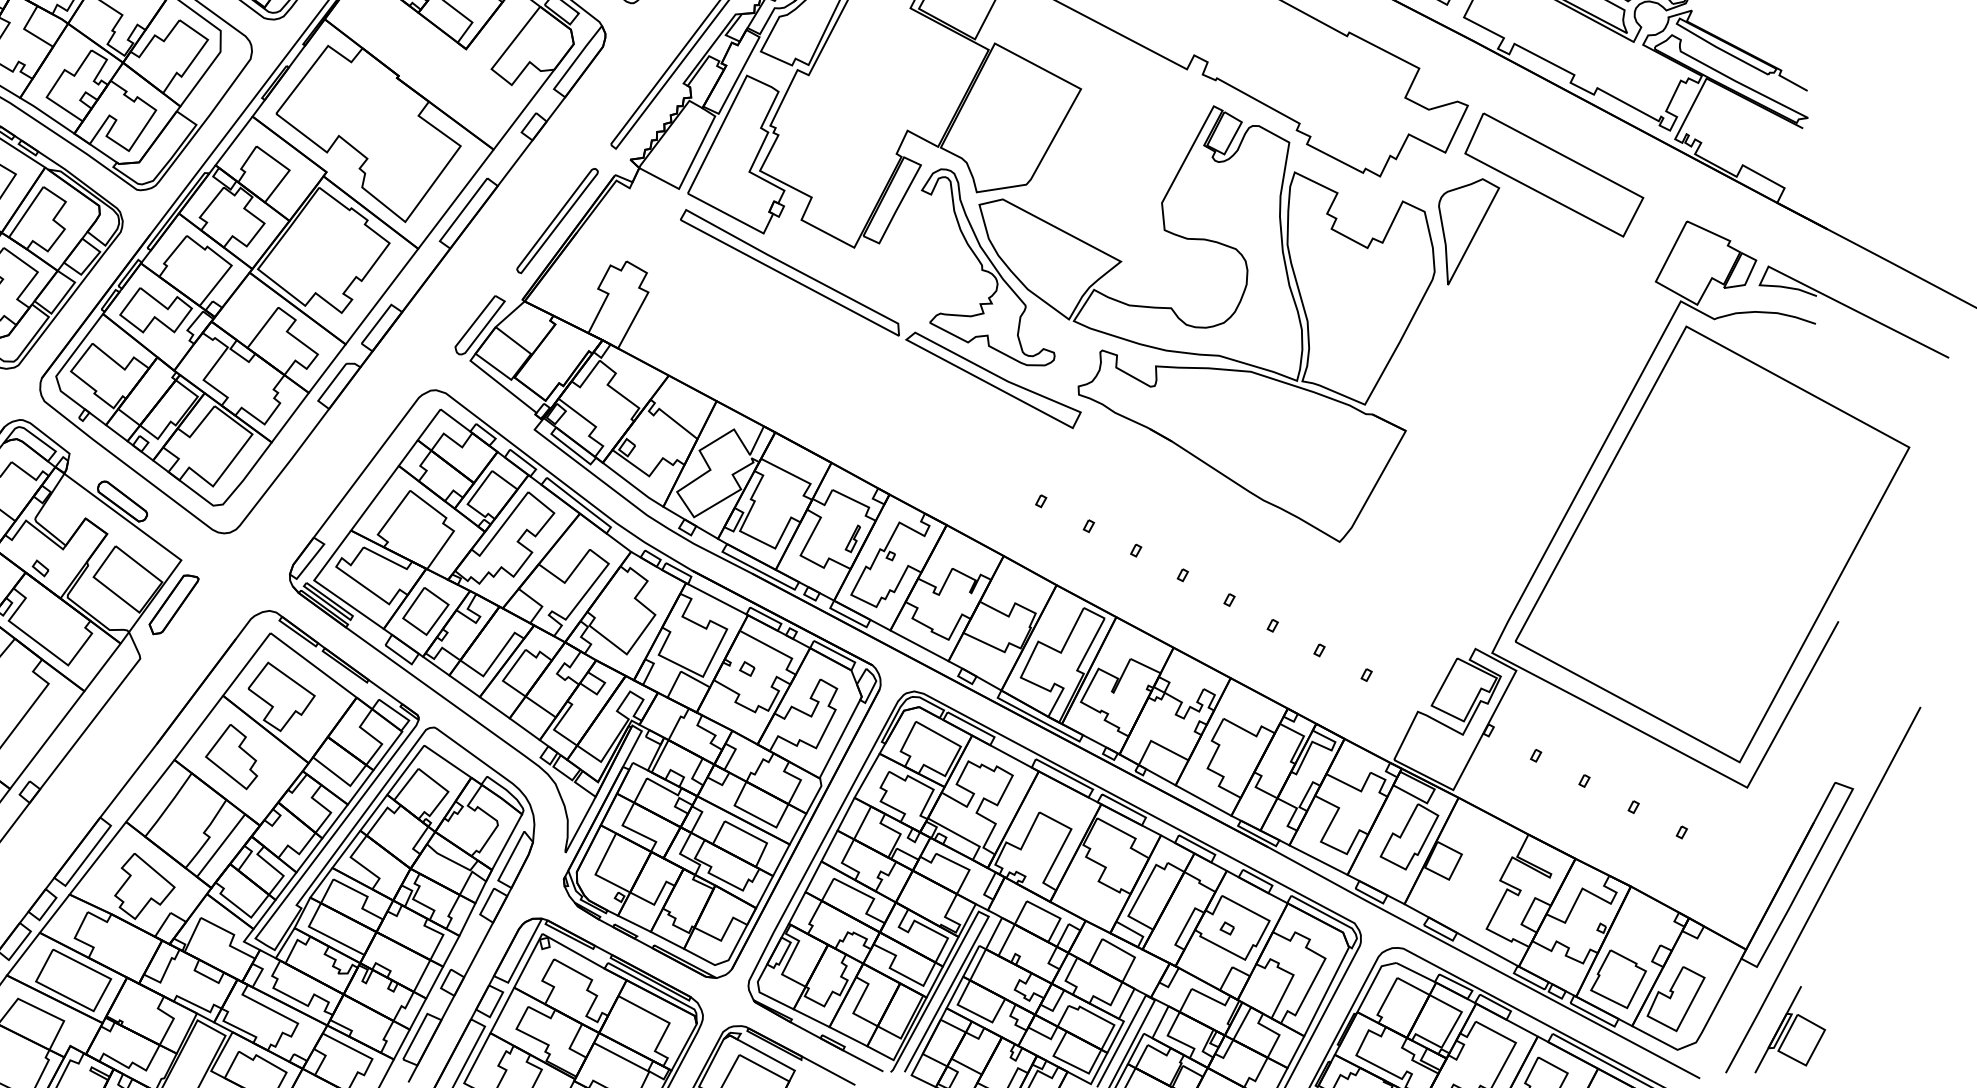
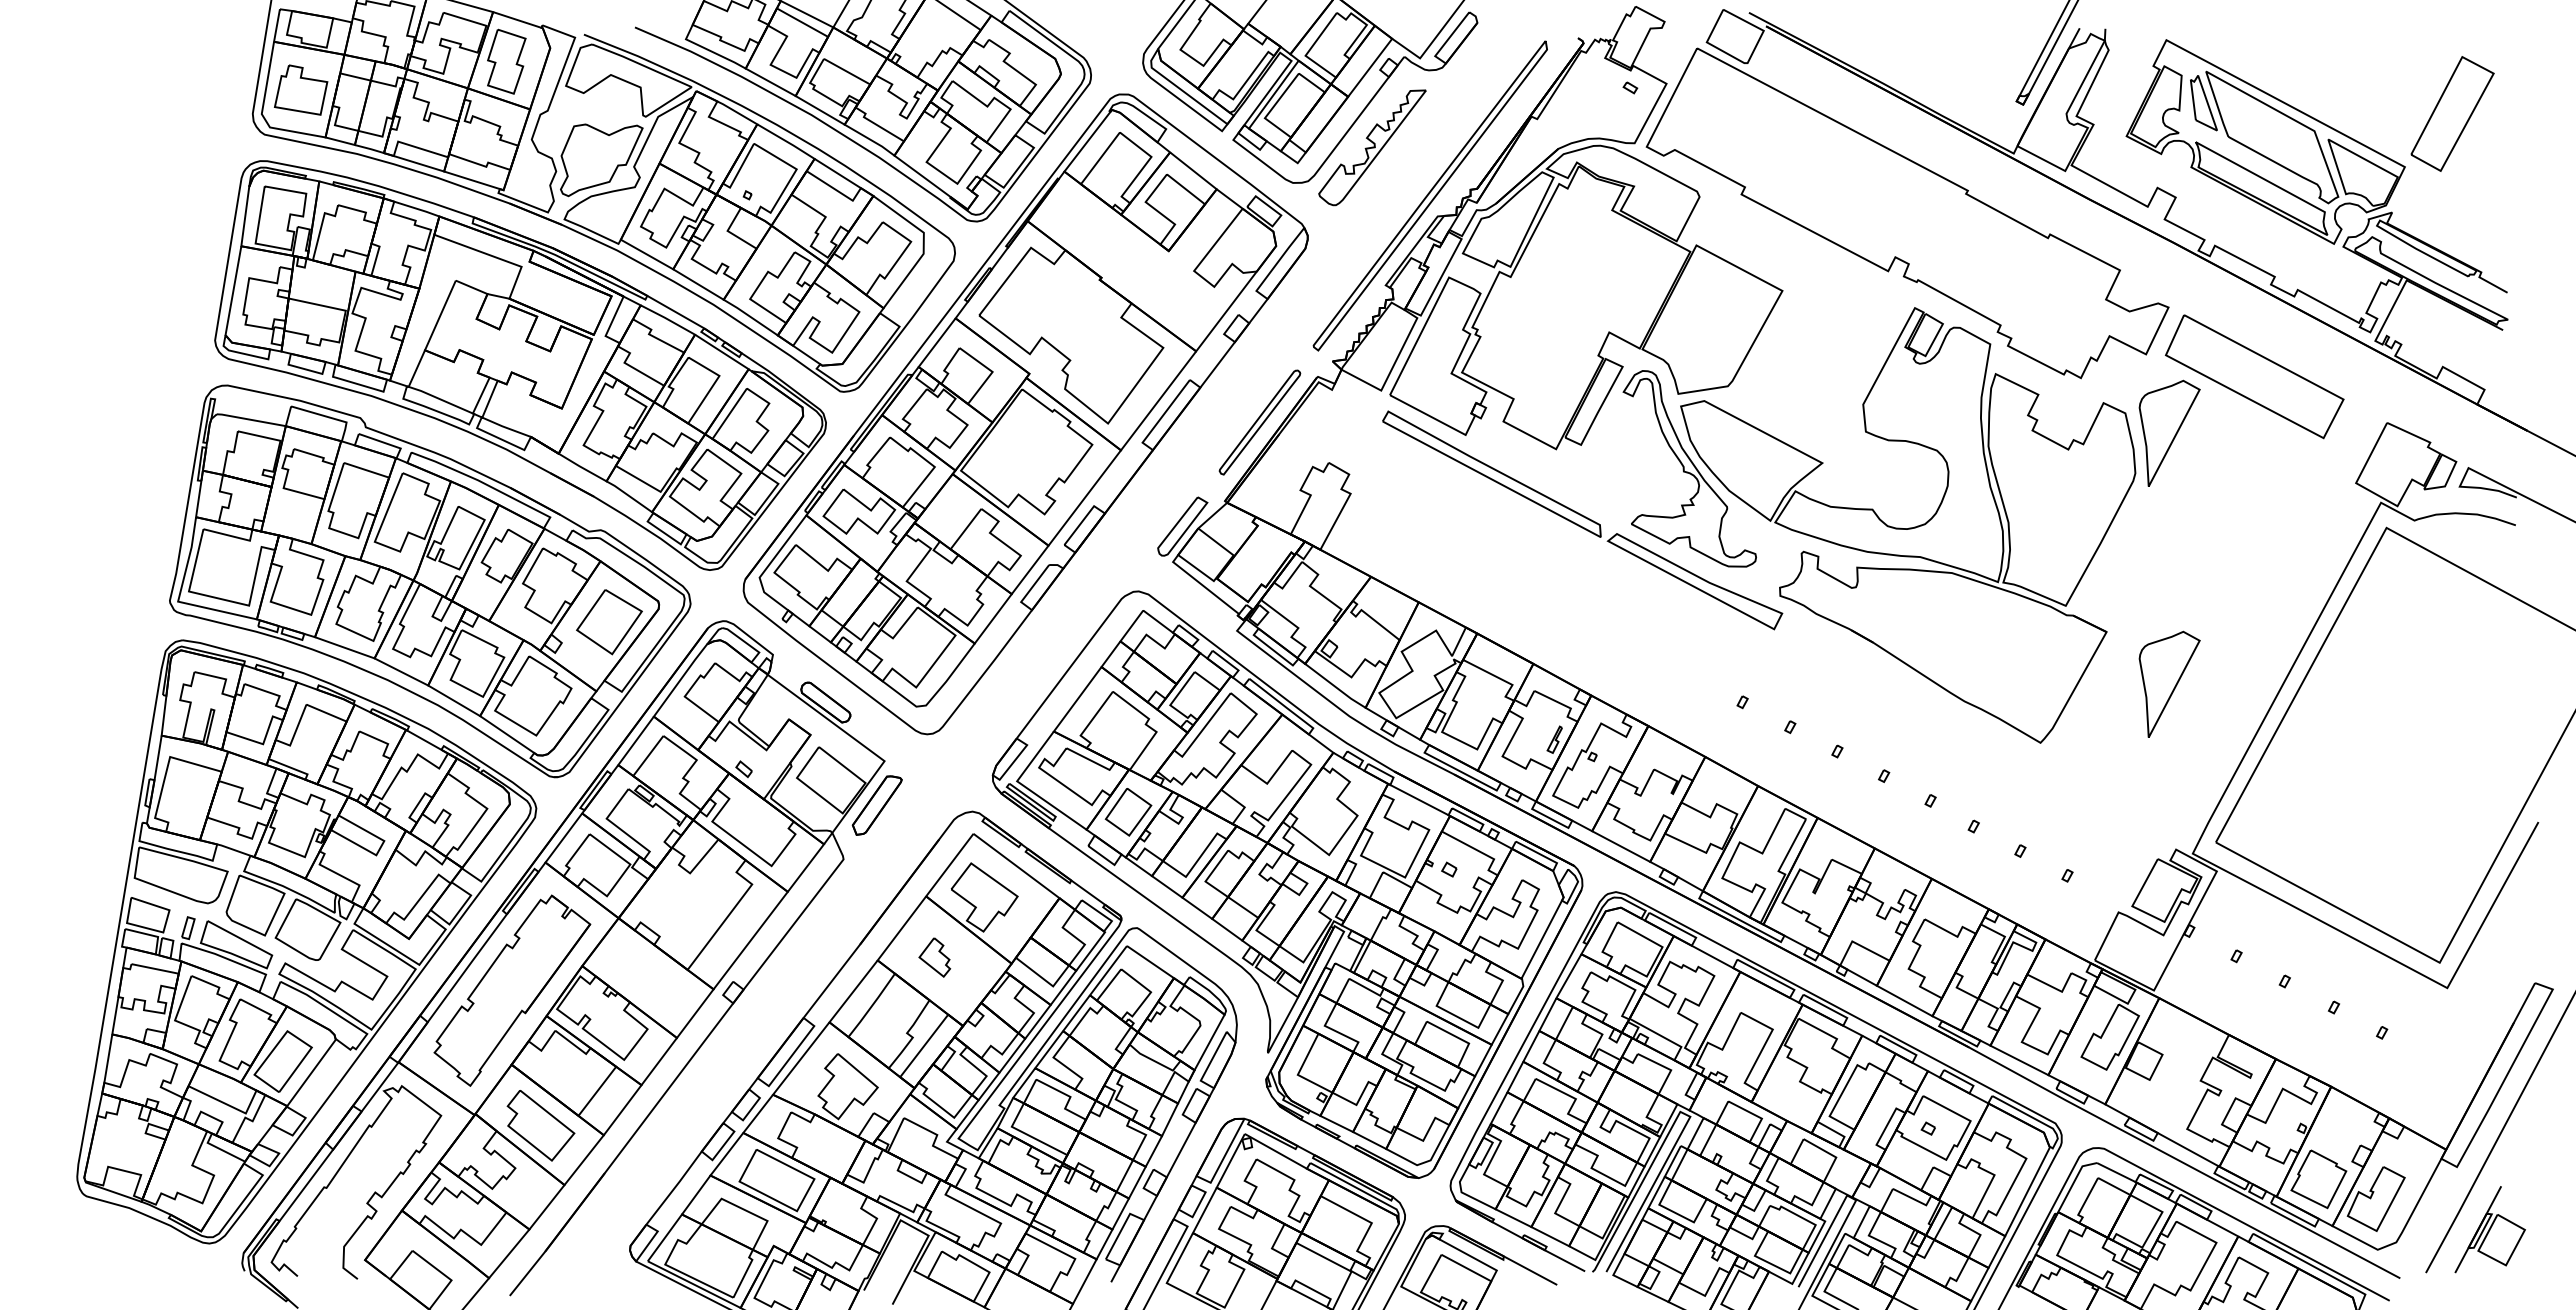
part: (1468, 482) -> (2169, 683), added
part: (231, 757) -> (934, 957), size x0.6

